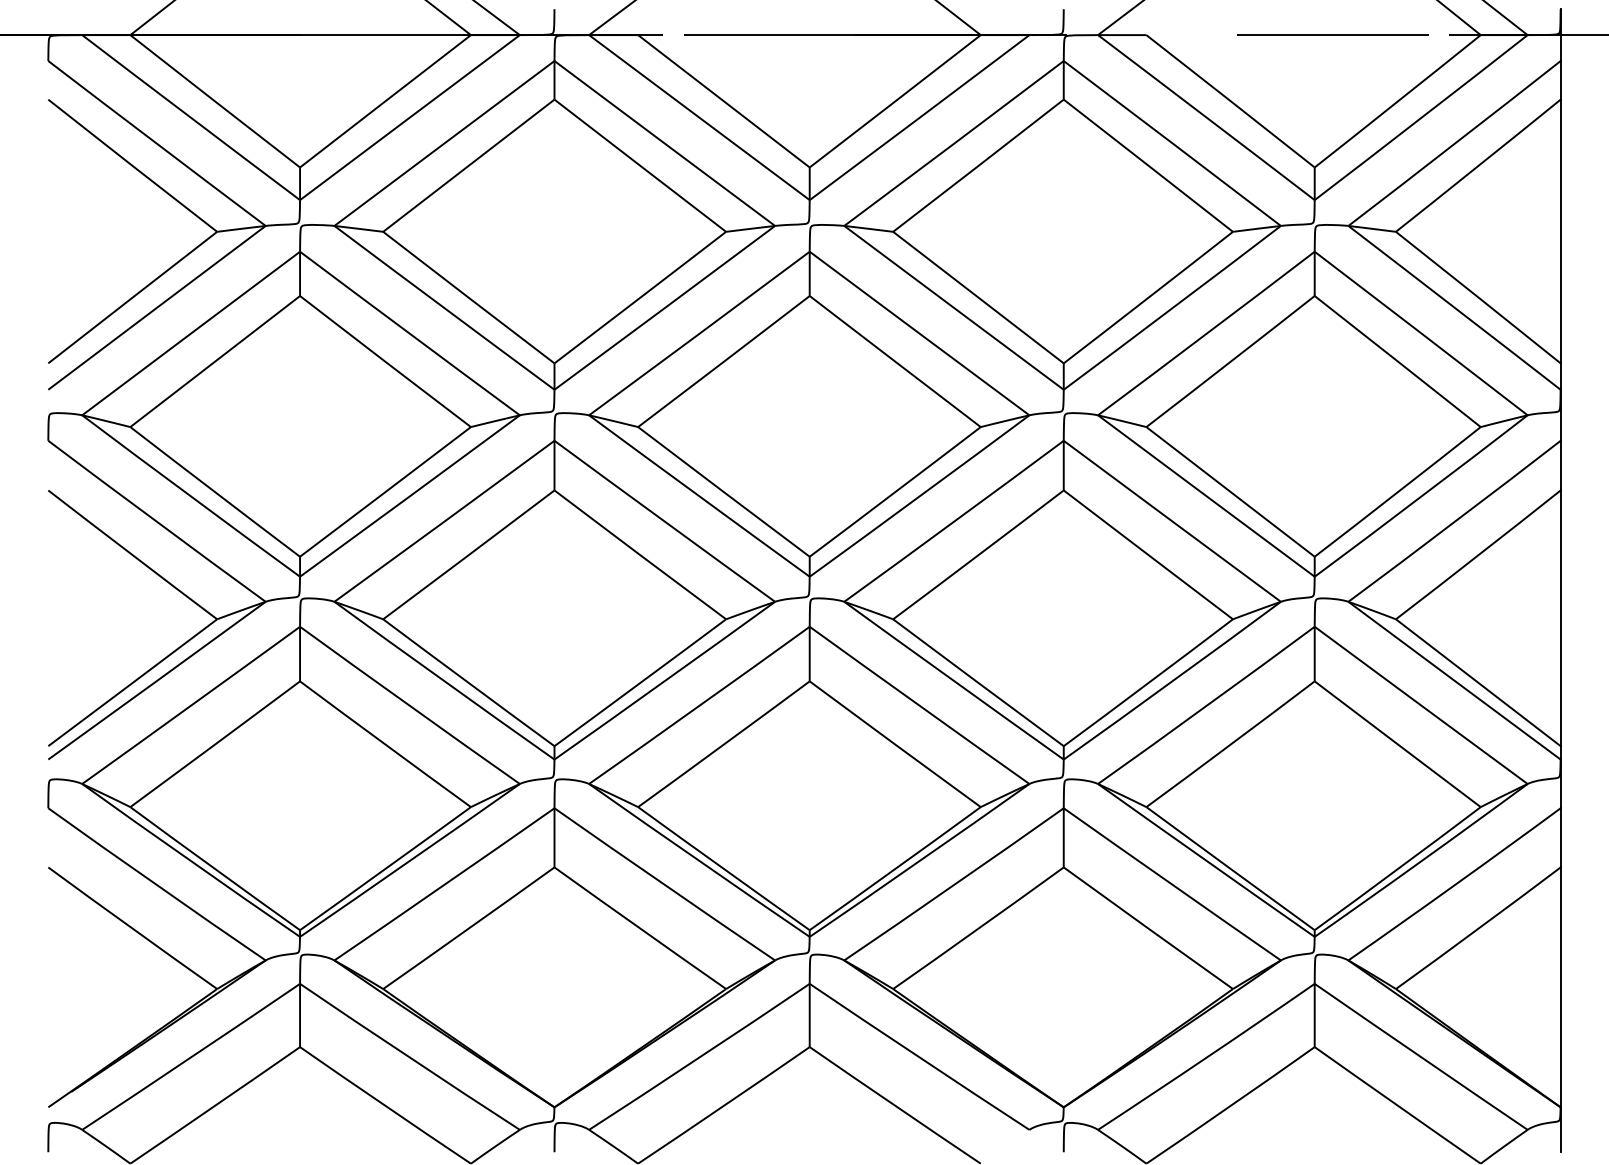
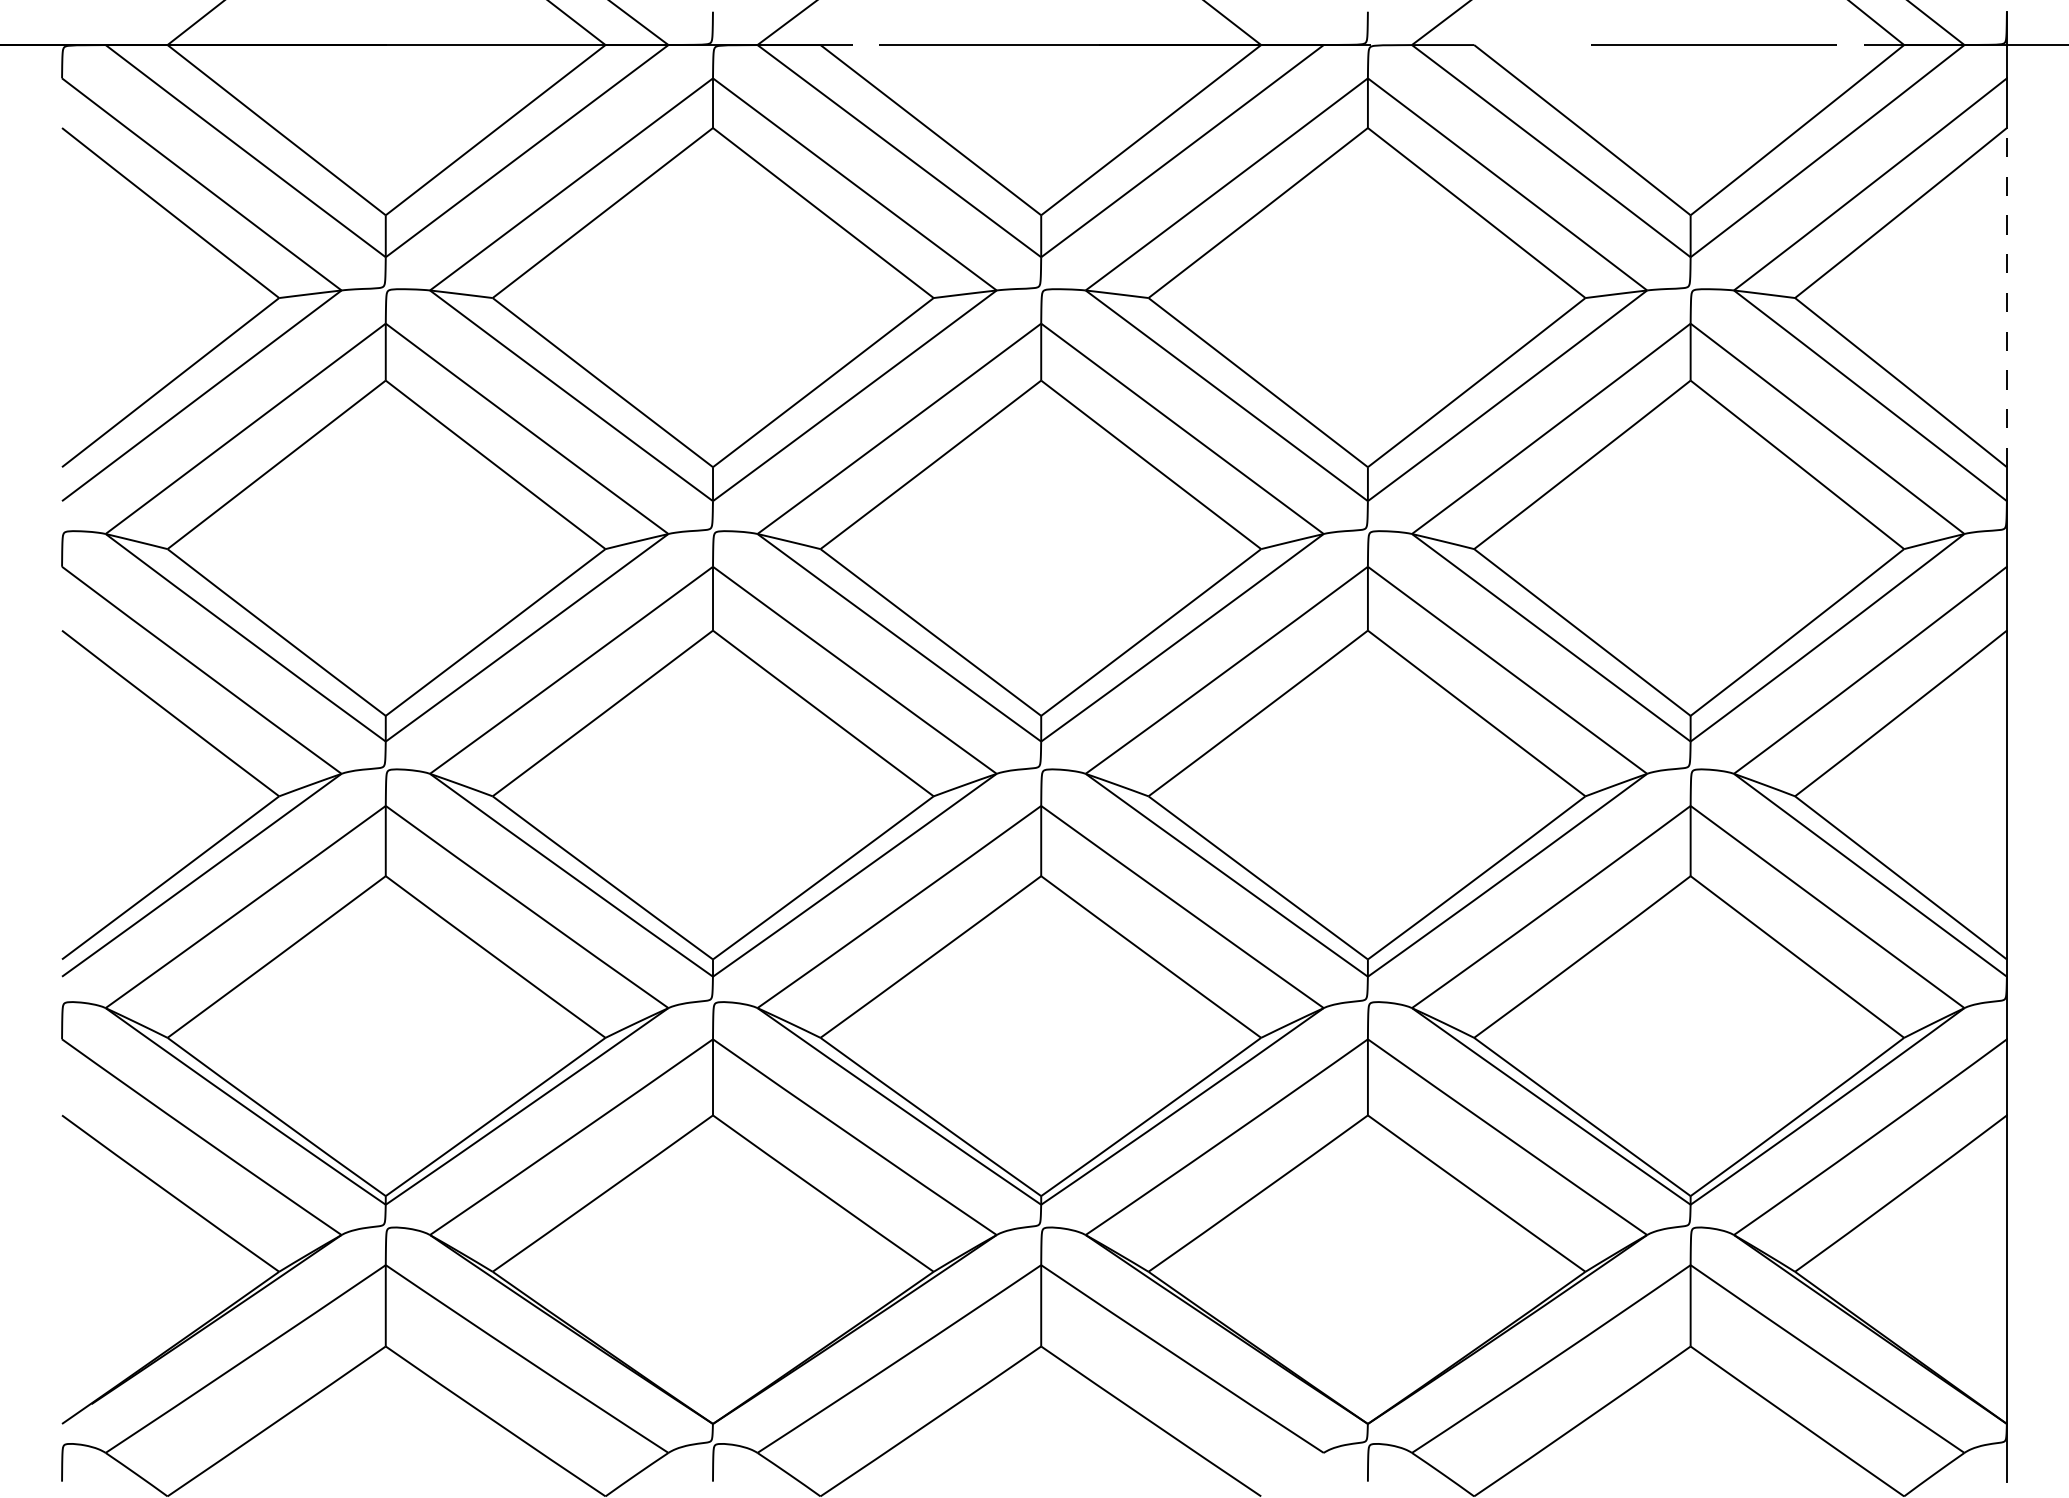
line: (1560, 231) -> (2006, 297), solid -> dashed

